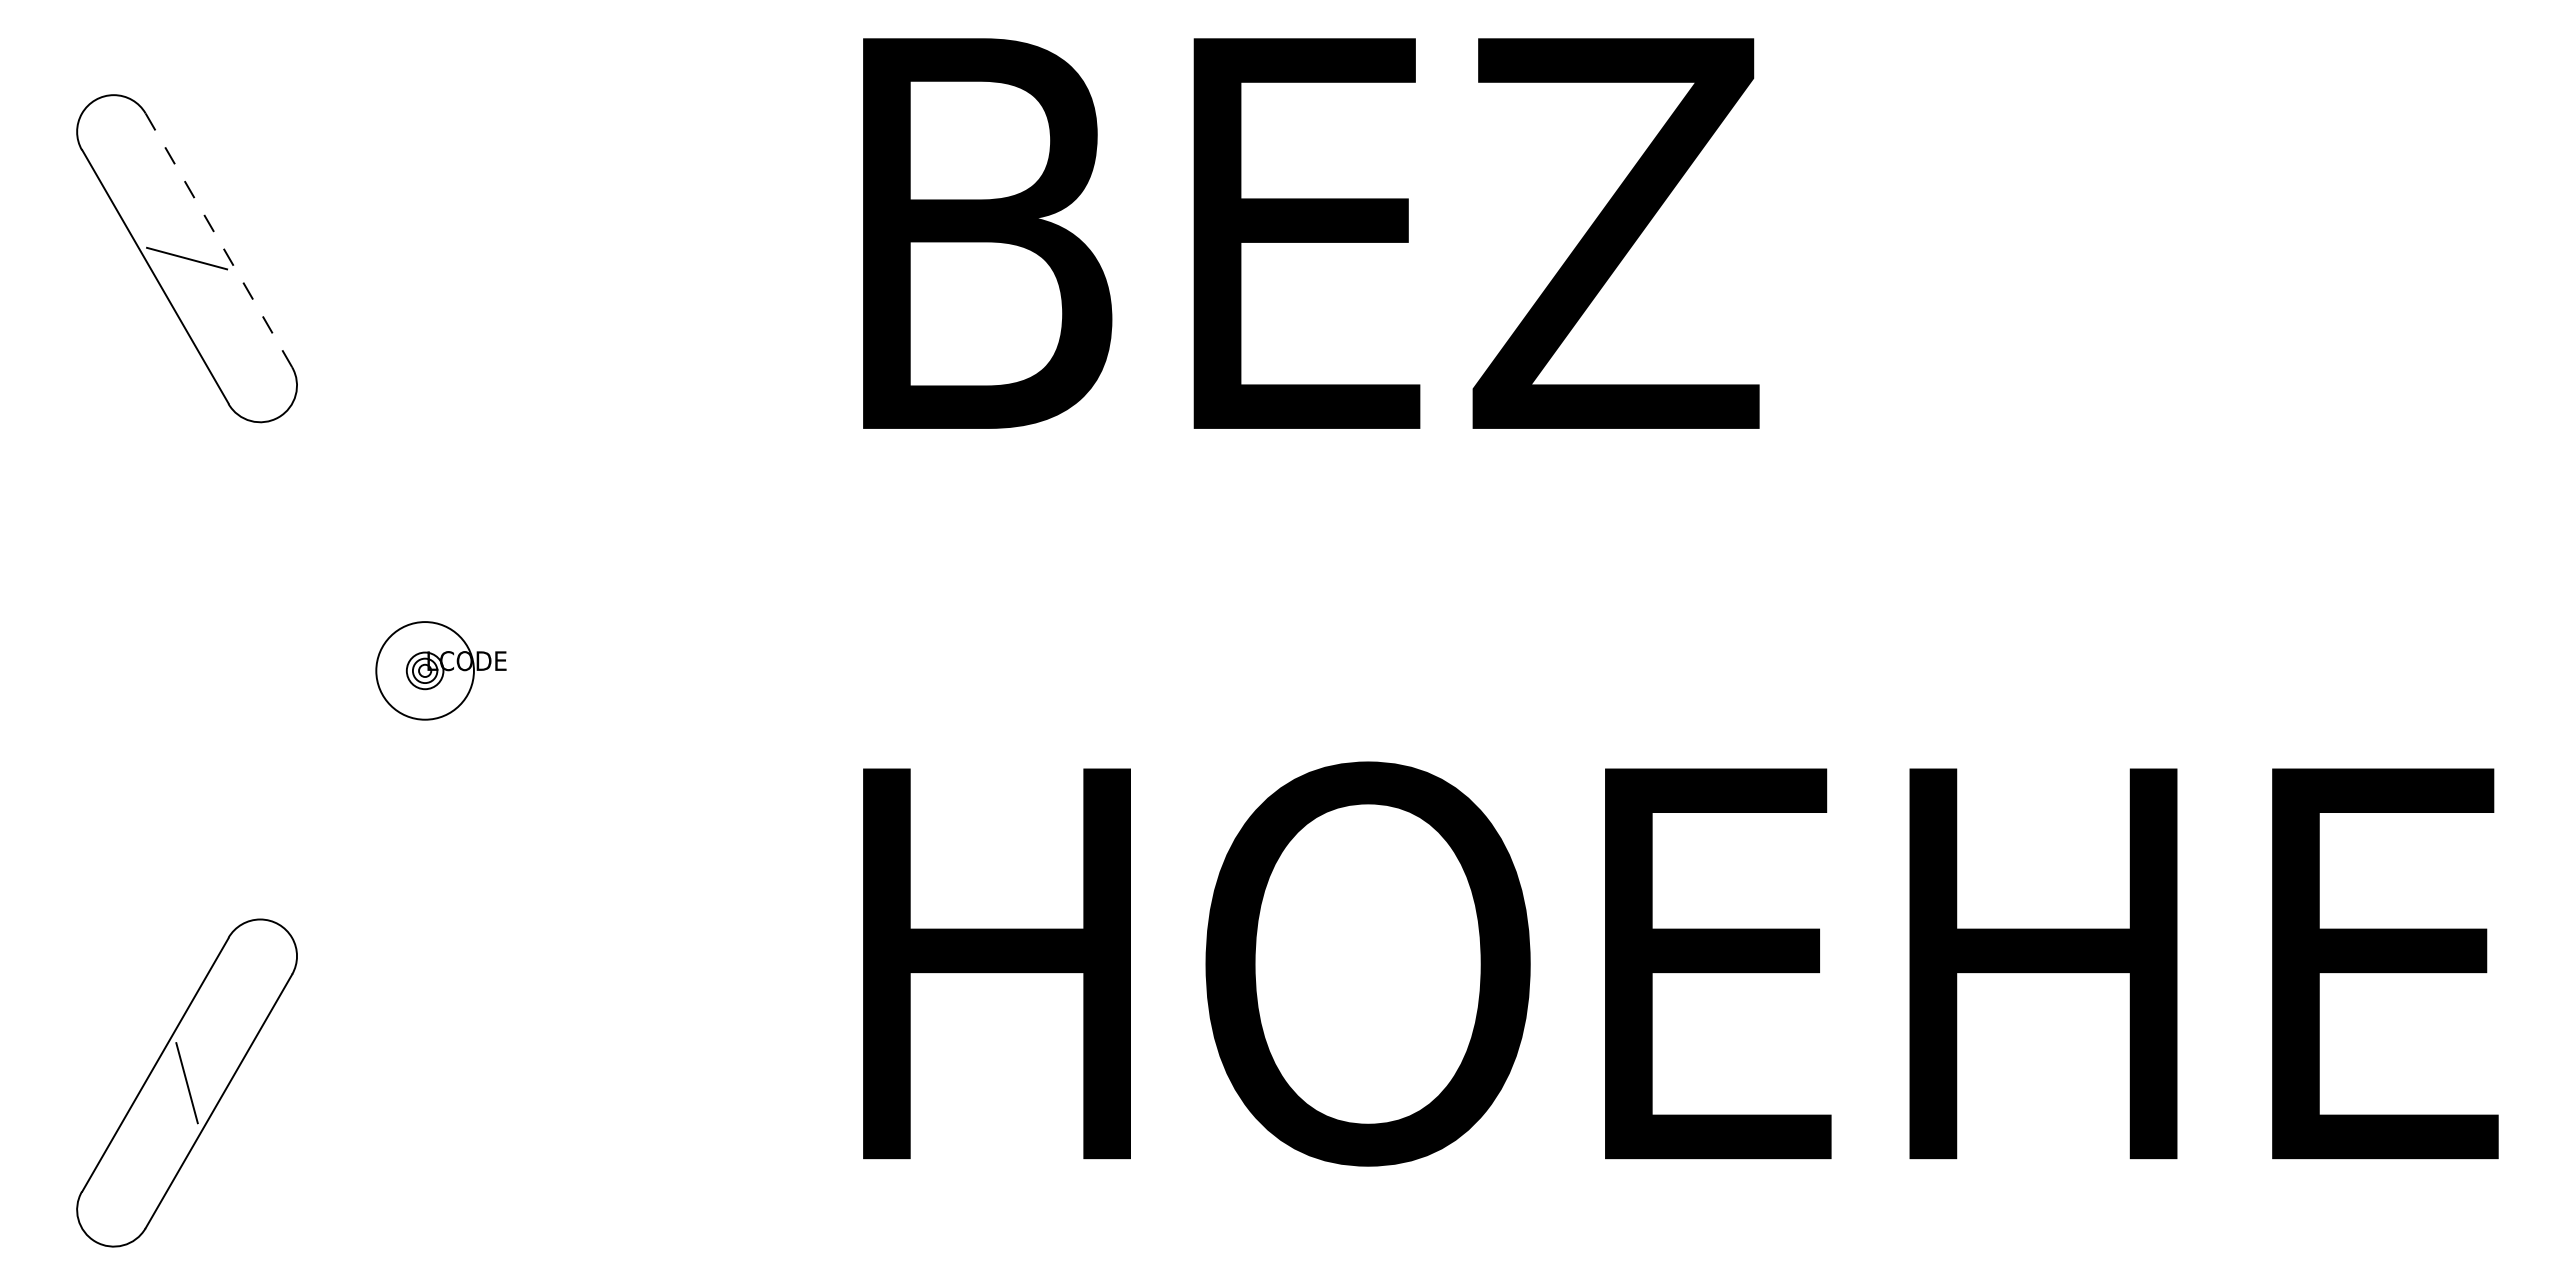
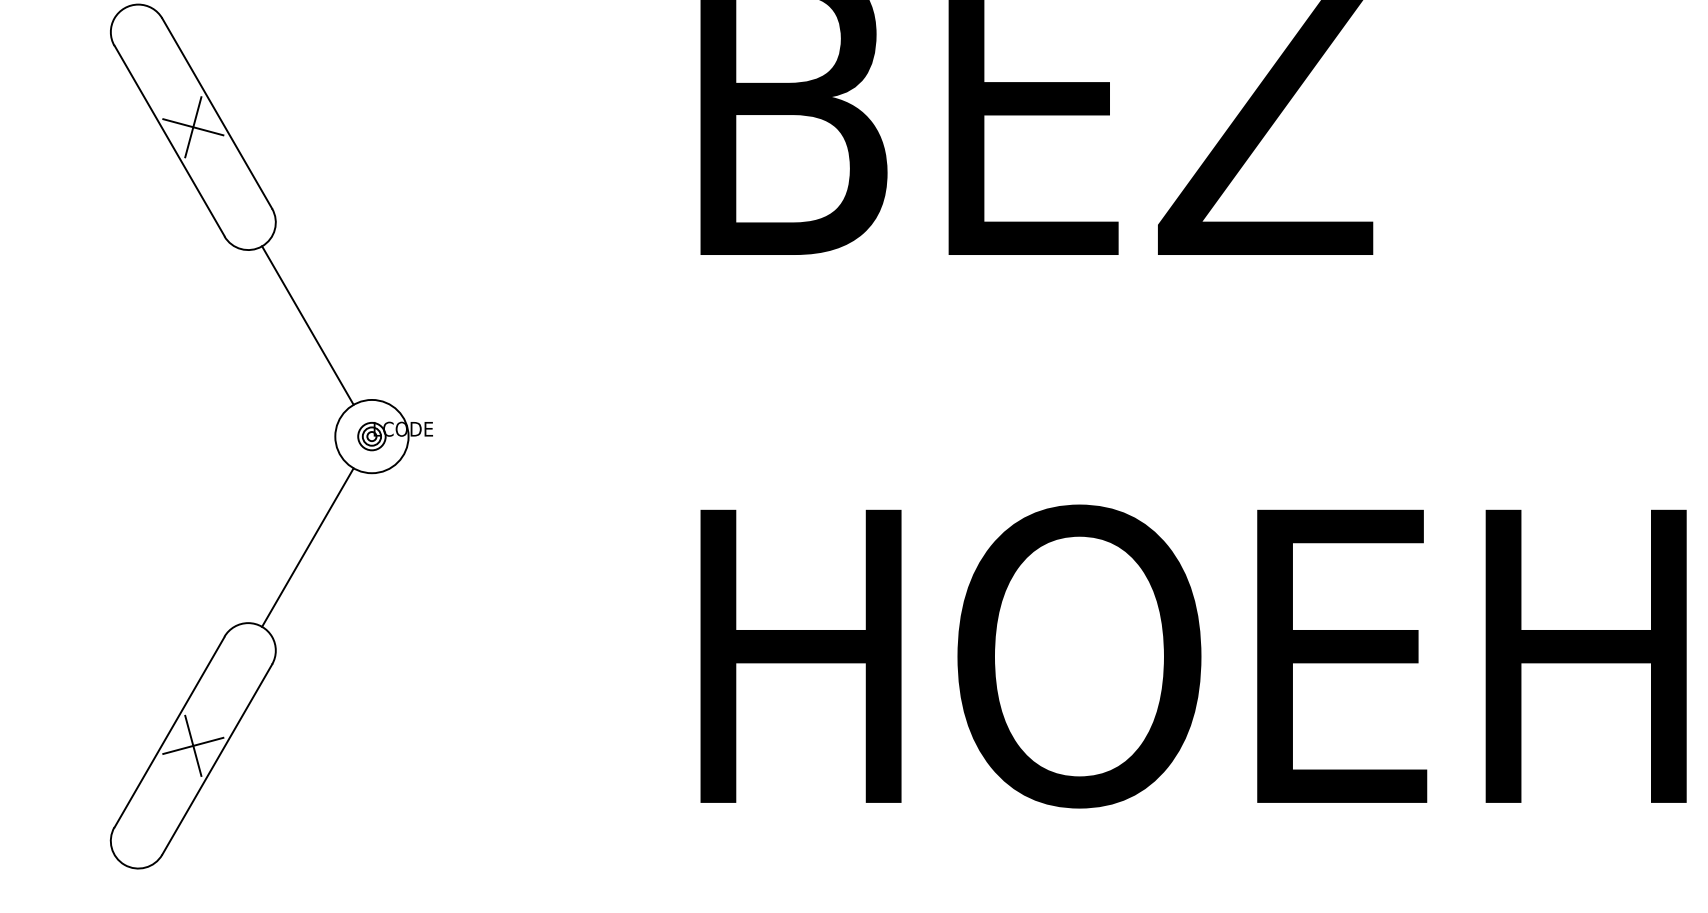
line: (219, 240) -> (217, 113), dashed -> solid
line: (186, 258) -> (192, 127), added
line: (339, 522) -> (307, 325), added
line: (339, 818) -> (307, 547), added
line: (187, 1082) -> (193, 745), added

